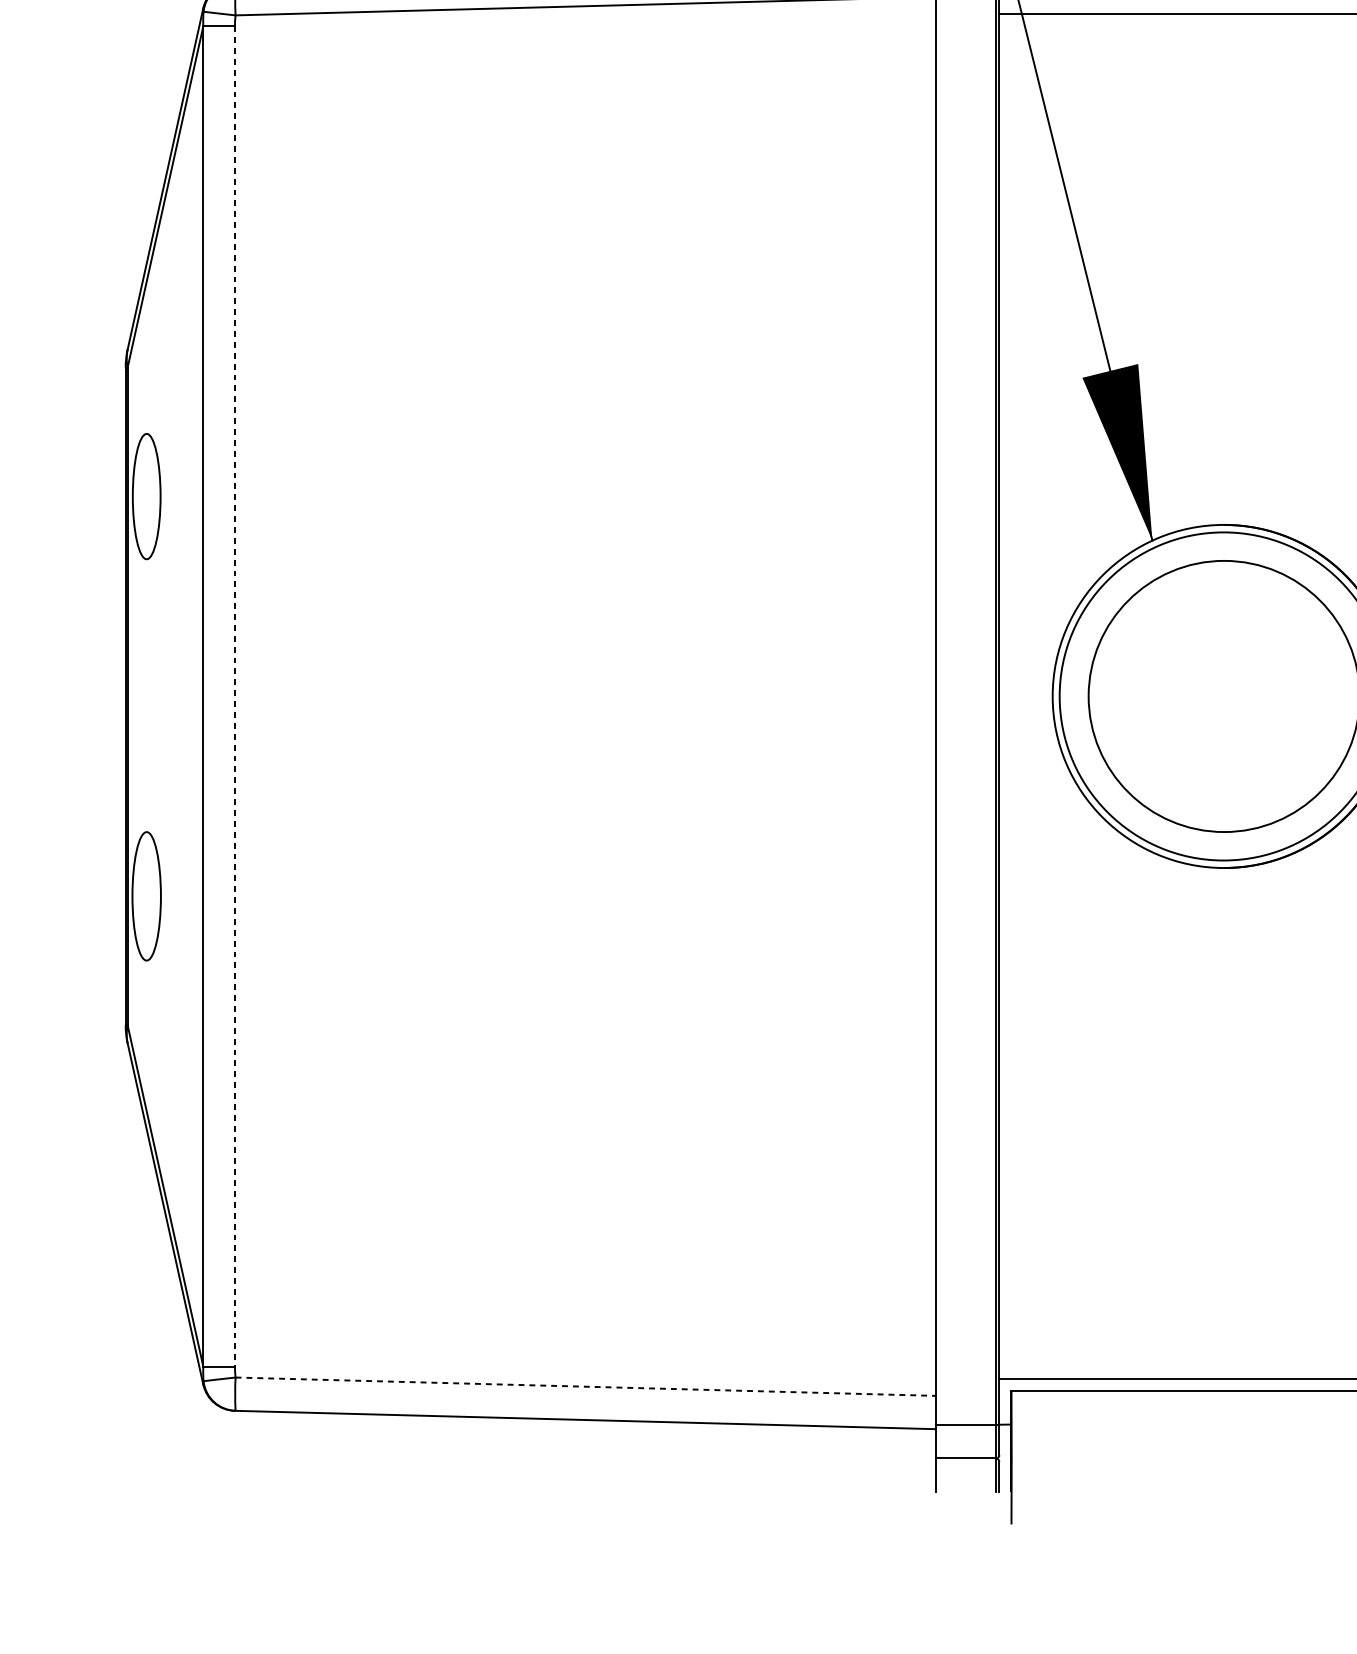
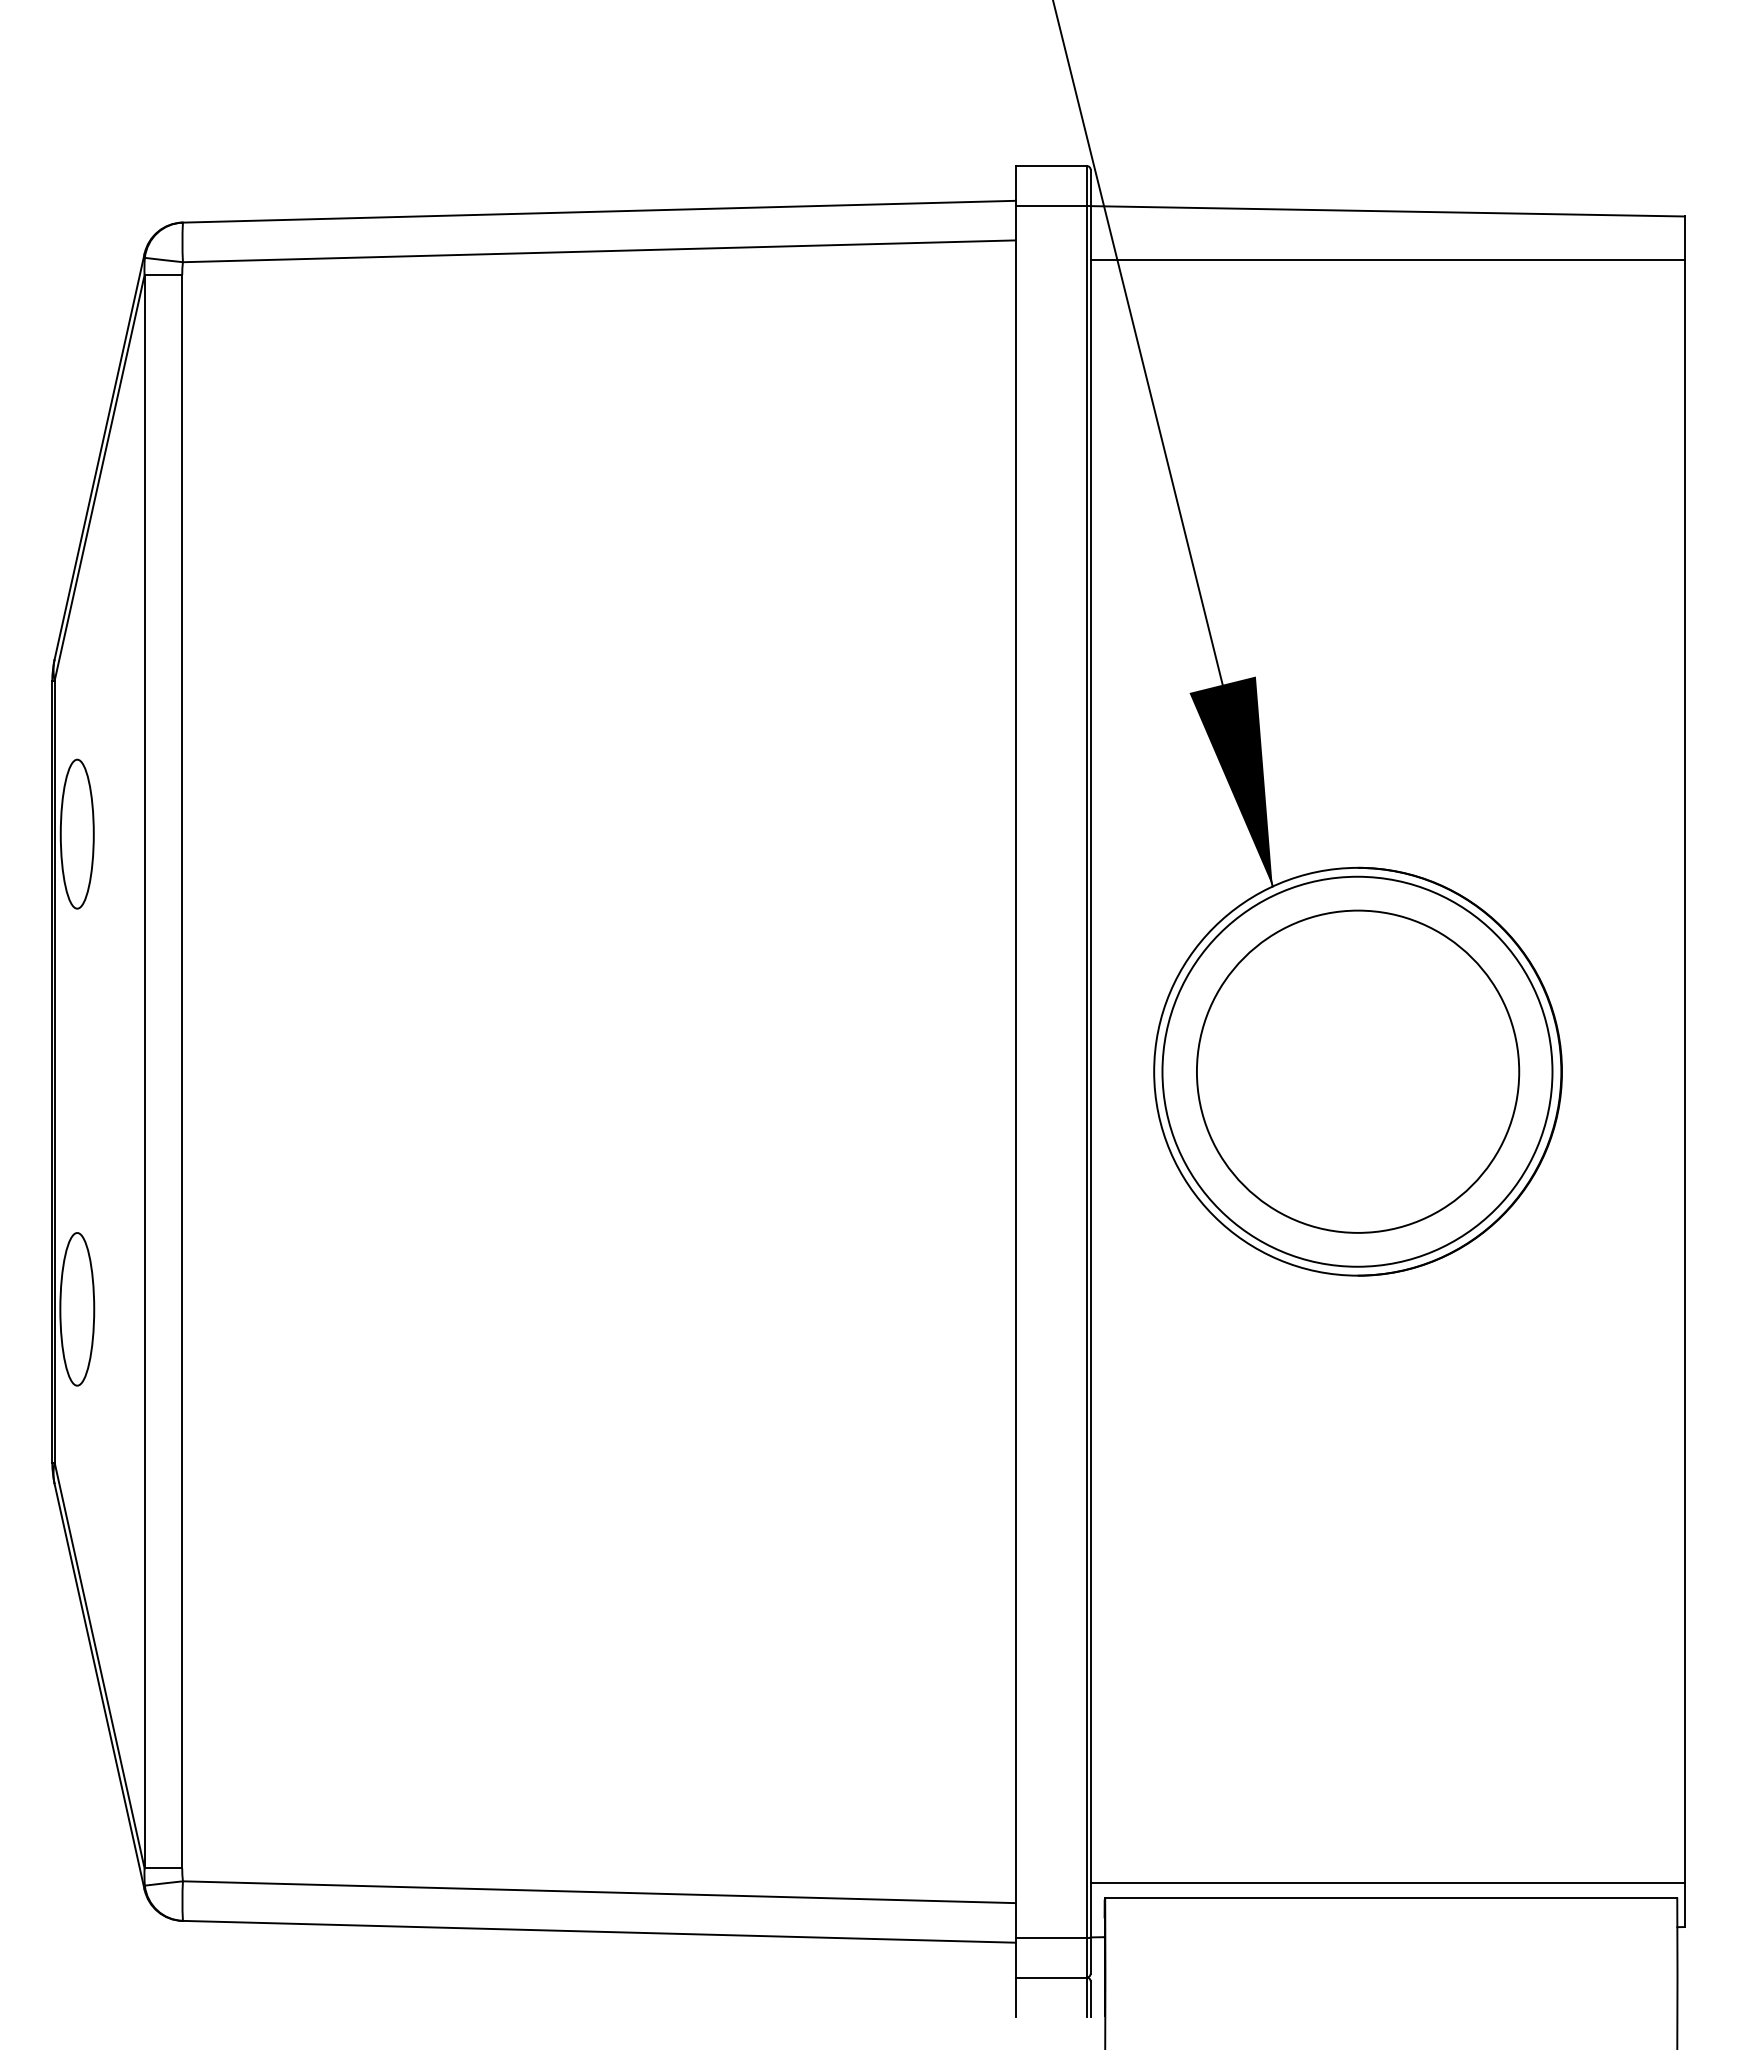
line: (235, 696) -> (182, 1071), dashed -> solid
line: (586, 1386) -> (599, 1892), dashed -> solid

